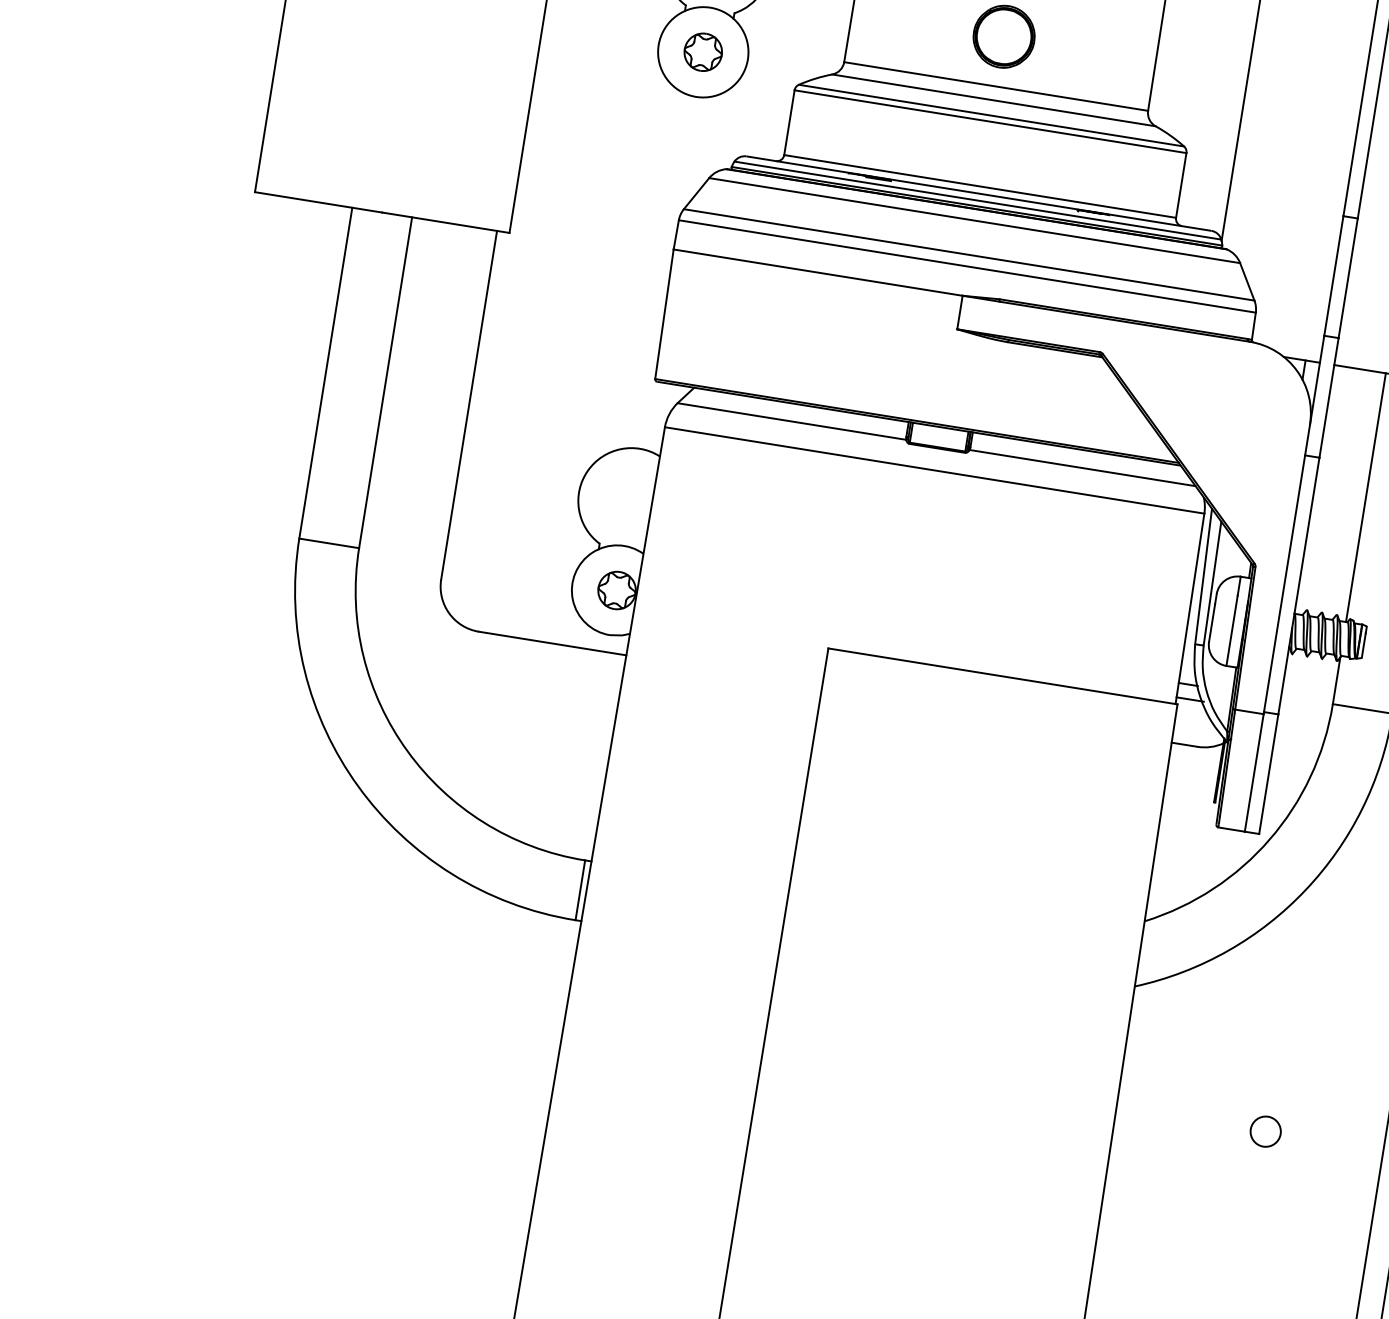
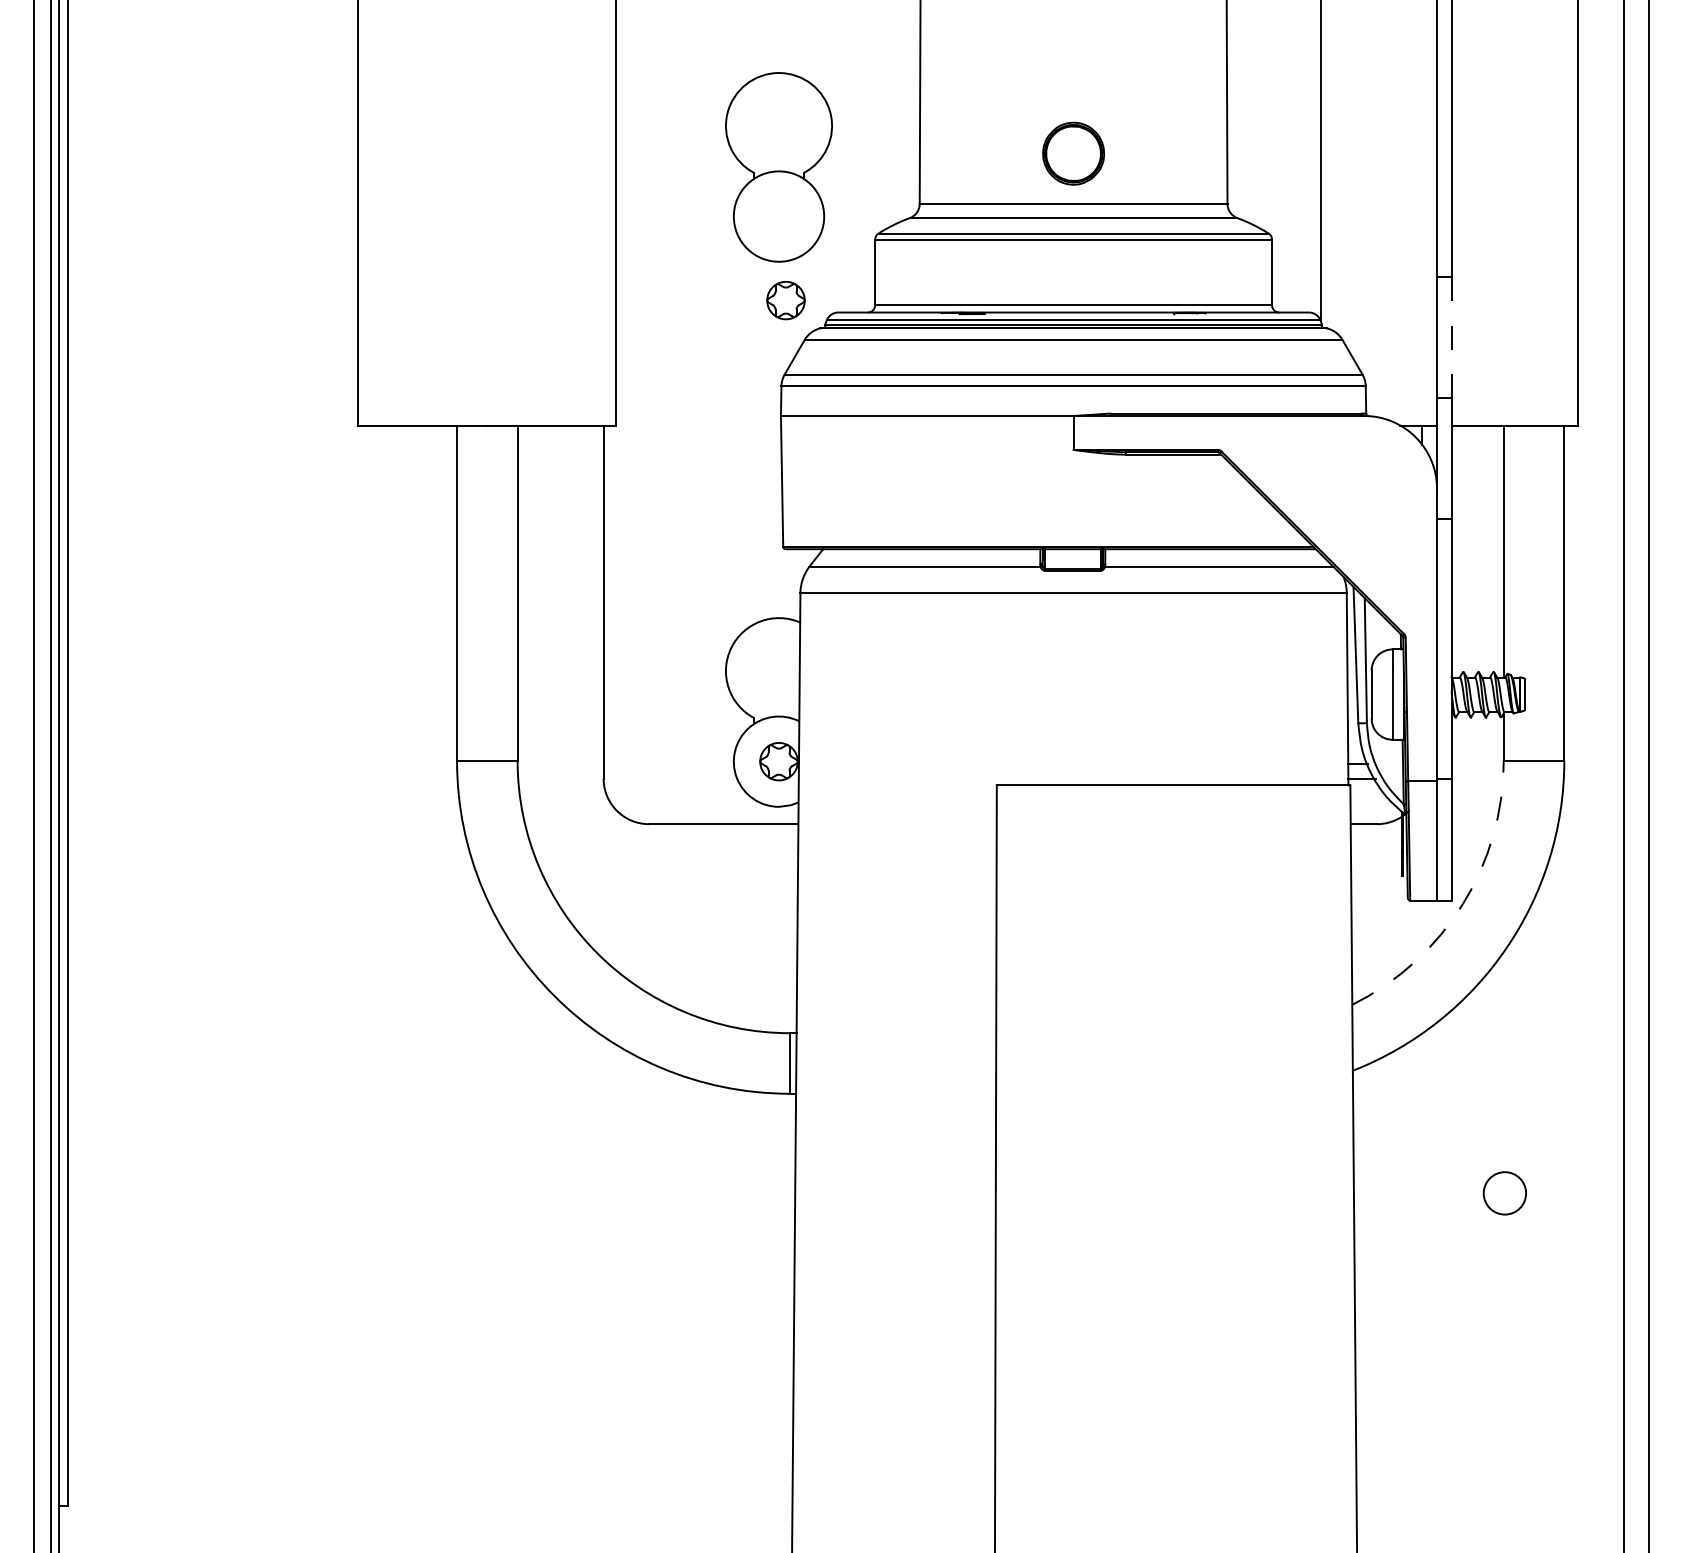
part: (702, 52) -> (785, 300), moved
line: (1348, 278) -> (1451, 337), solid -> dashed
arc: (1269, 839) -> (1462, 904), solid -> dashed
circle: (1266, 1131) -> (1505, 1193), size x1.4

